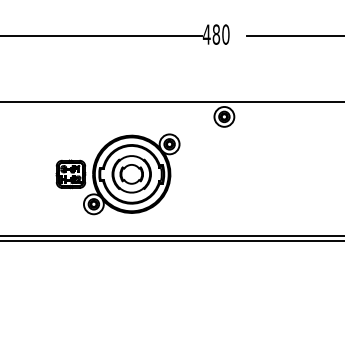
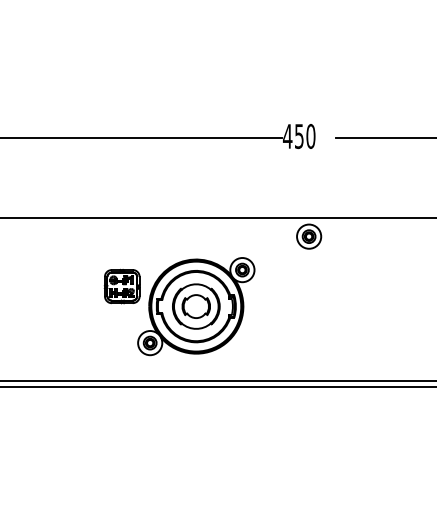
text: (215, 33) -> (298, 135), 480 -> 450
part: (70, 174) -> (121, 286), moved

